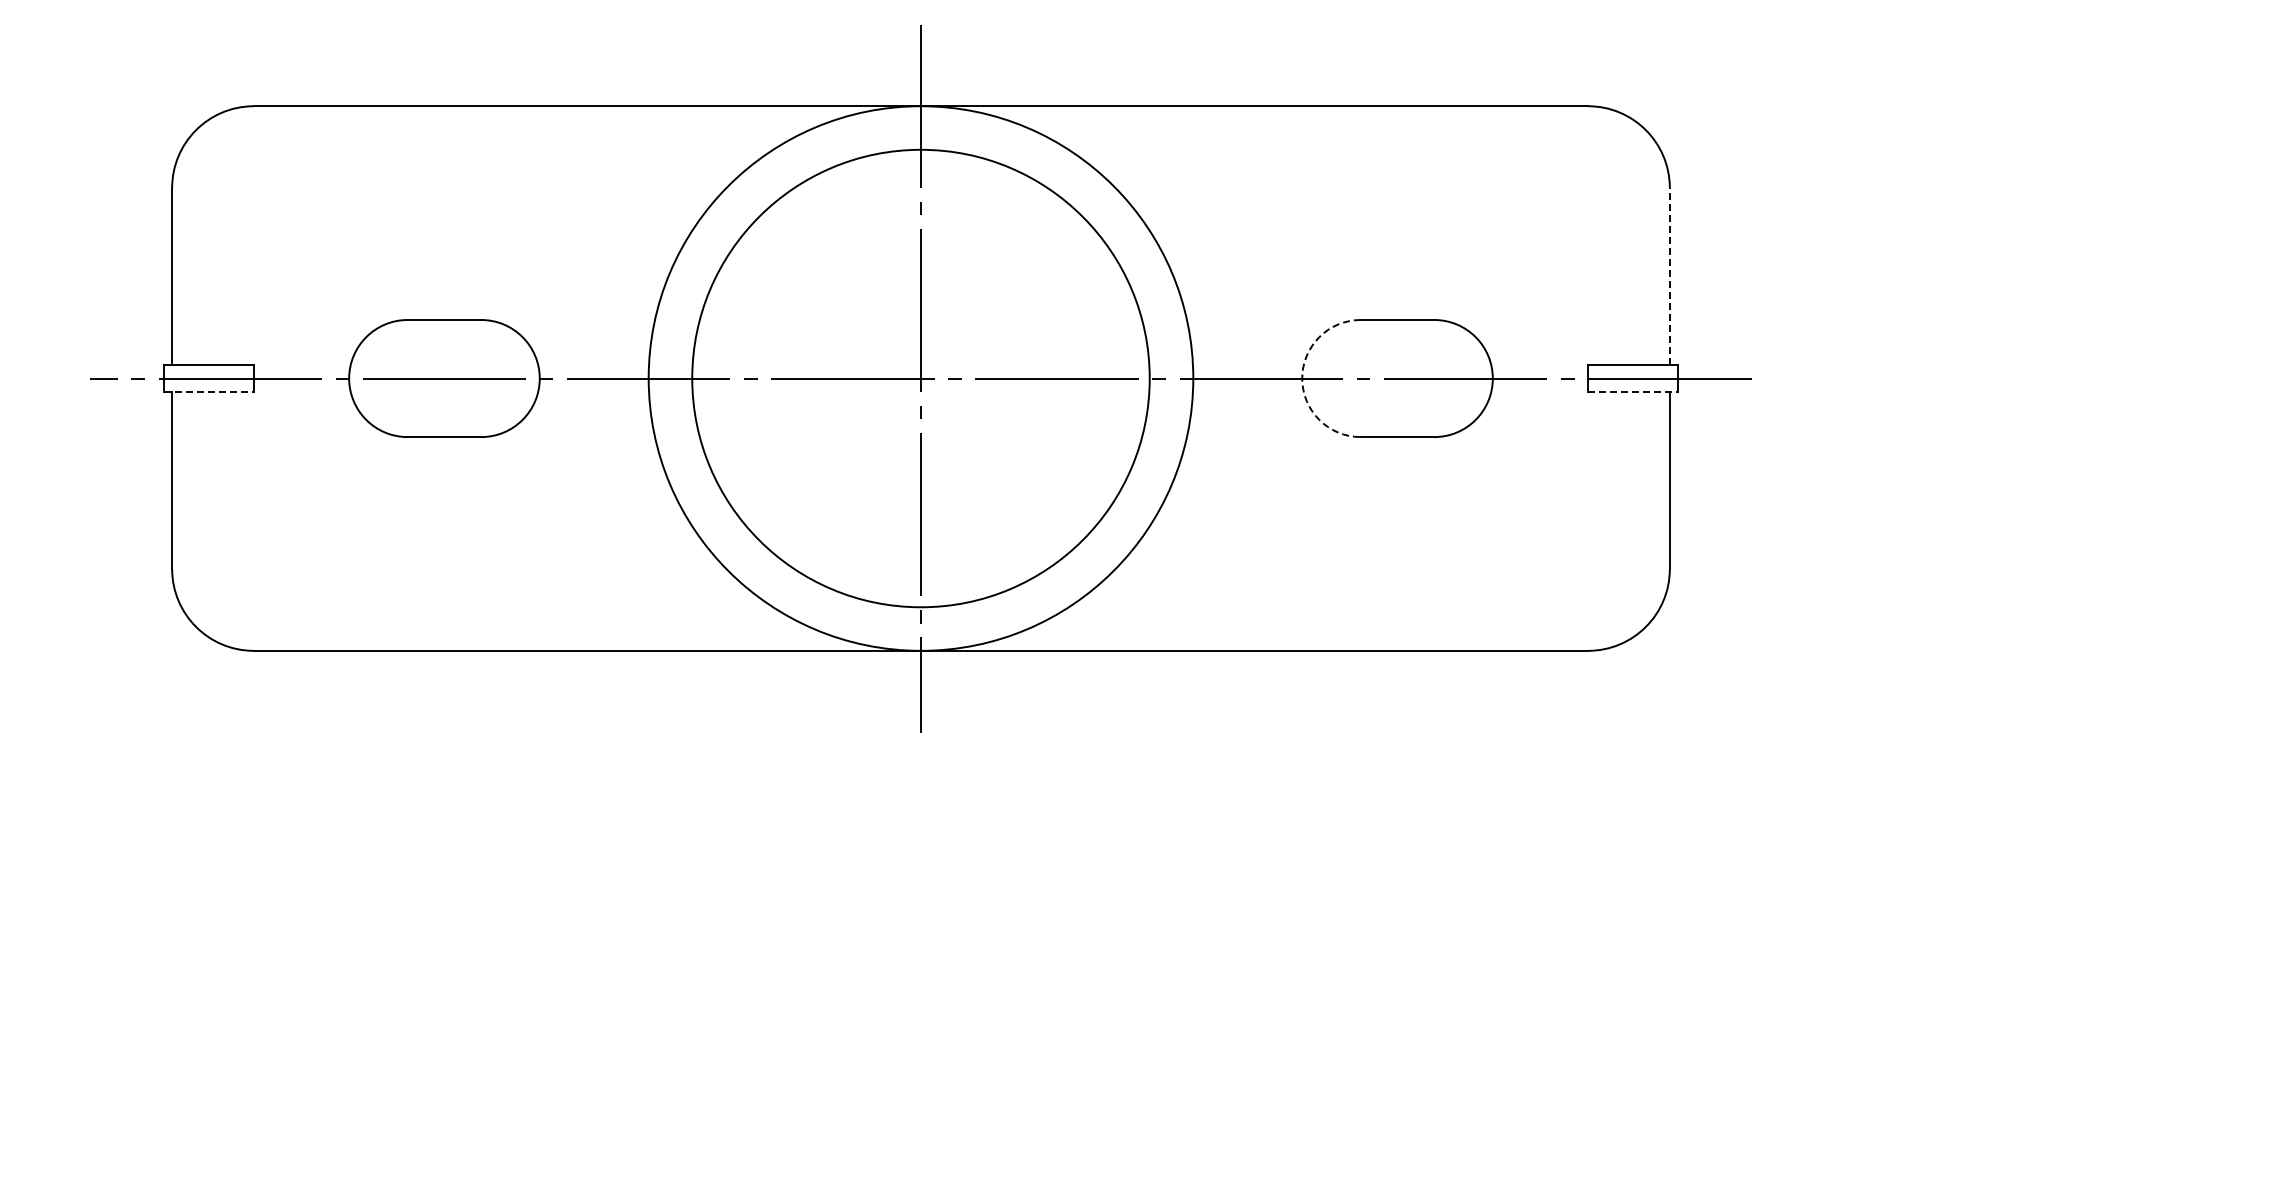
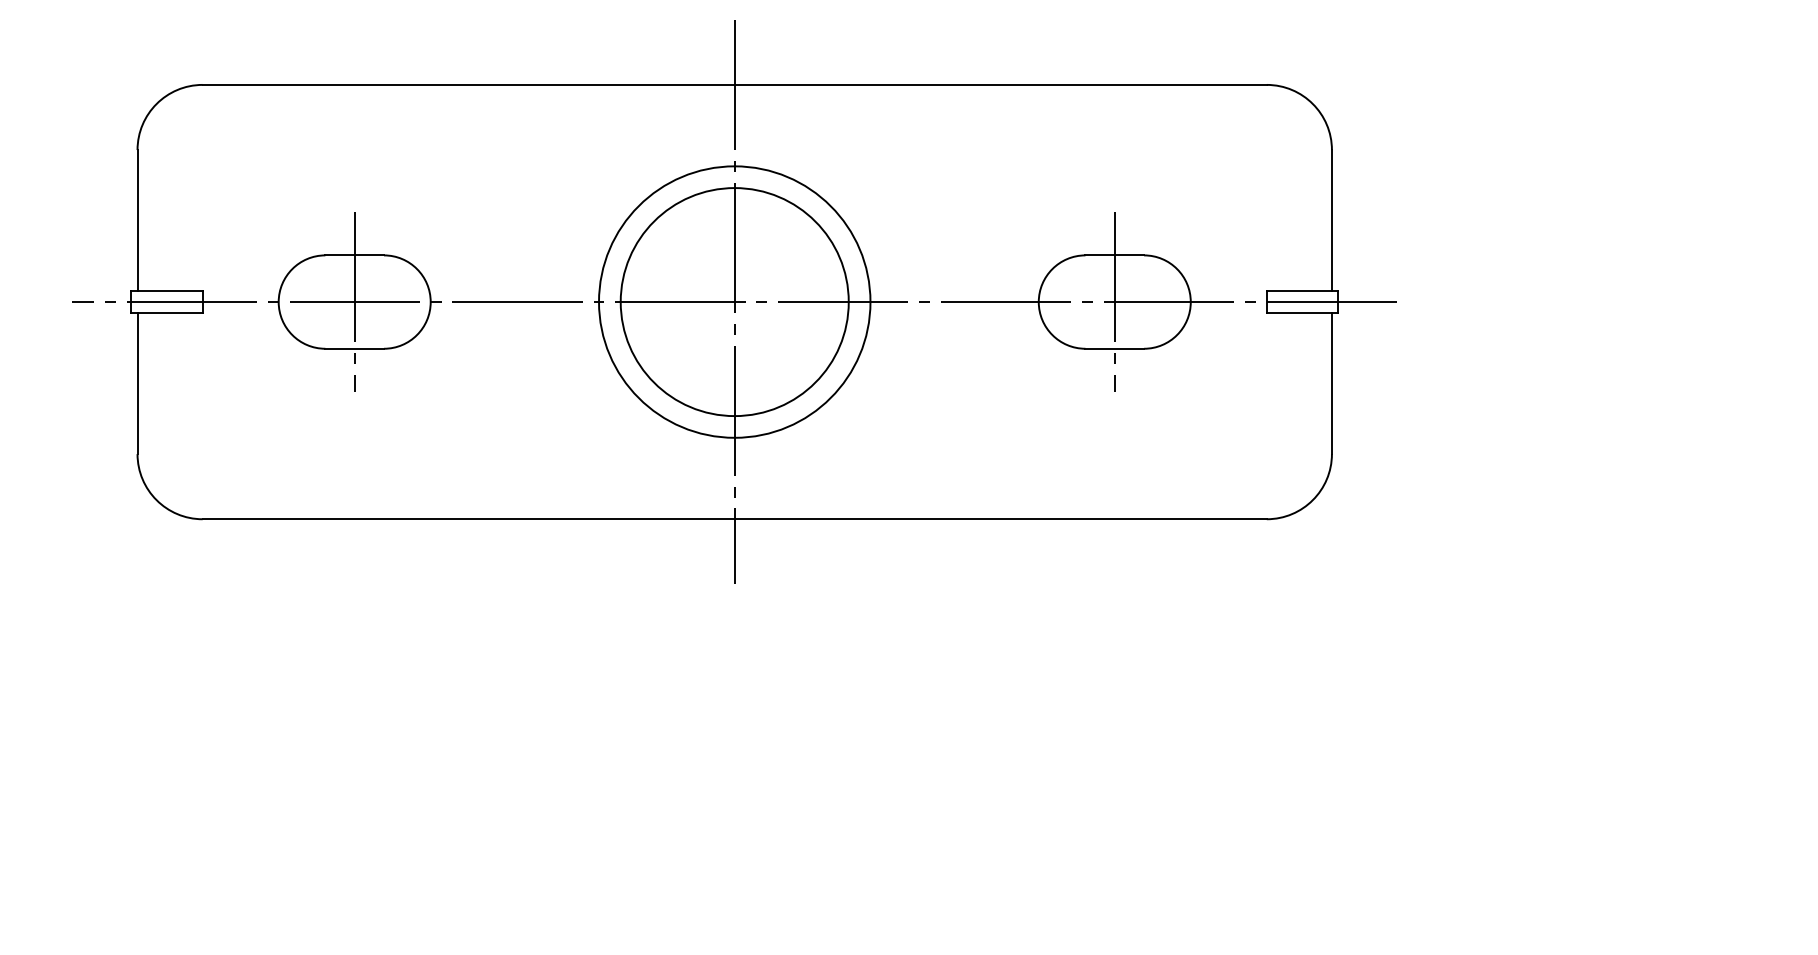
line: (1669, 275) -> (1331, 219), dashed -> solid
line: (444, 378) -> (354, 302), added
circle: (920, 378) -> (734, 302), size x0.62
circle: (920, 378) -> (734, 302), size x0.62
arc: (1302, 378) -> (1038, 302), dashed -> solid
line: (1397, 378) -> (1114, 302), added
line: (208, 392) -> (166, 313), dashed -> solid
line: (1633, 392) -> (1302, 313), dashed -> solid

